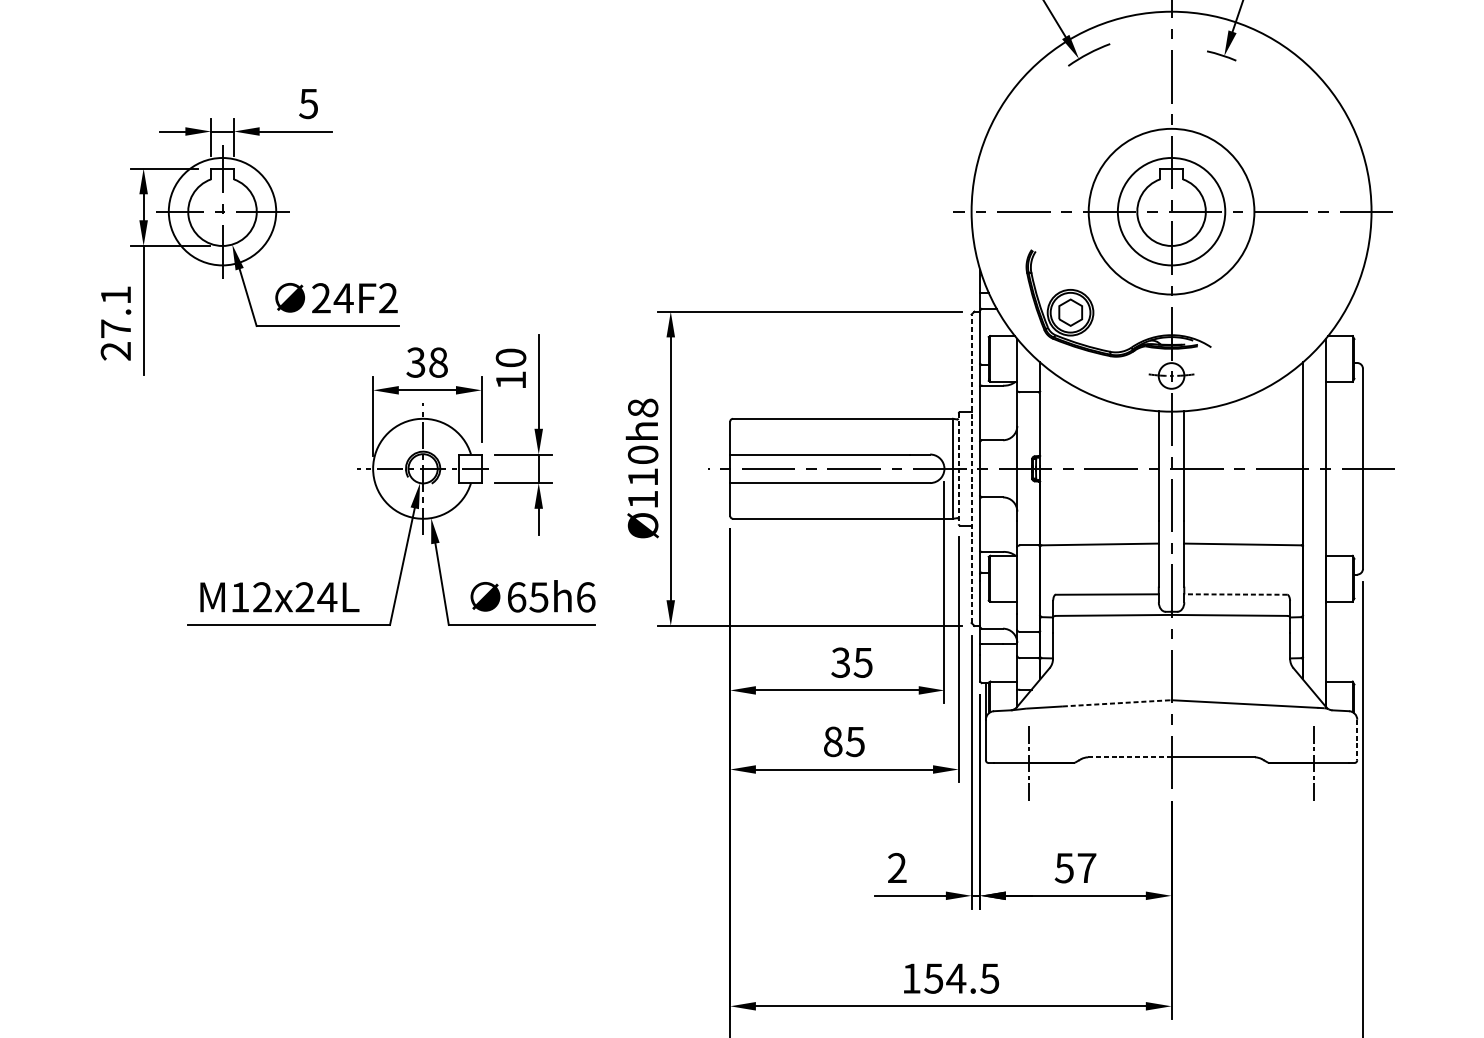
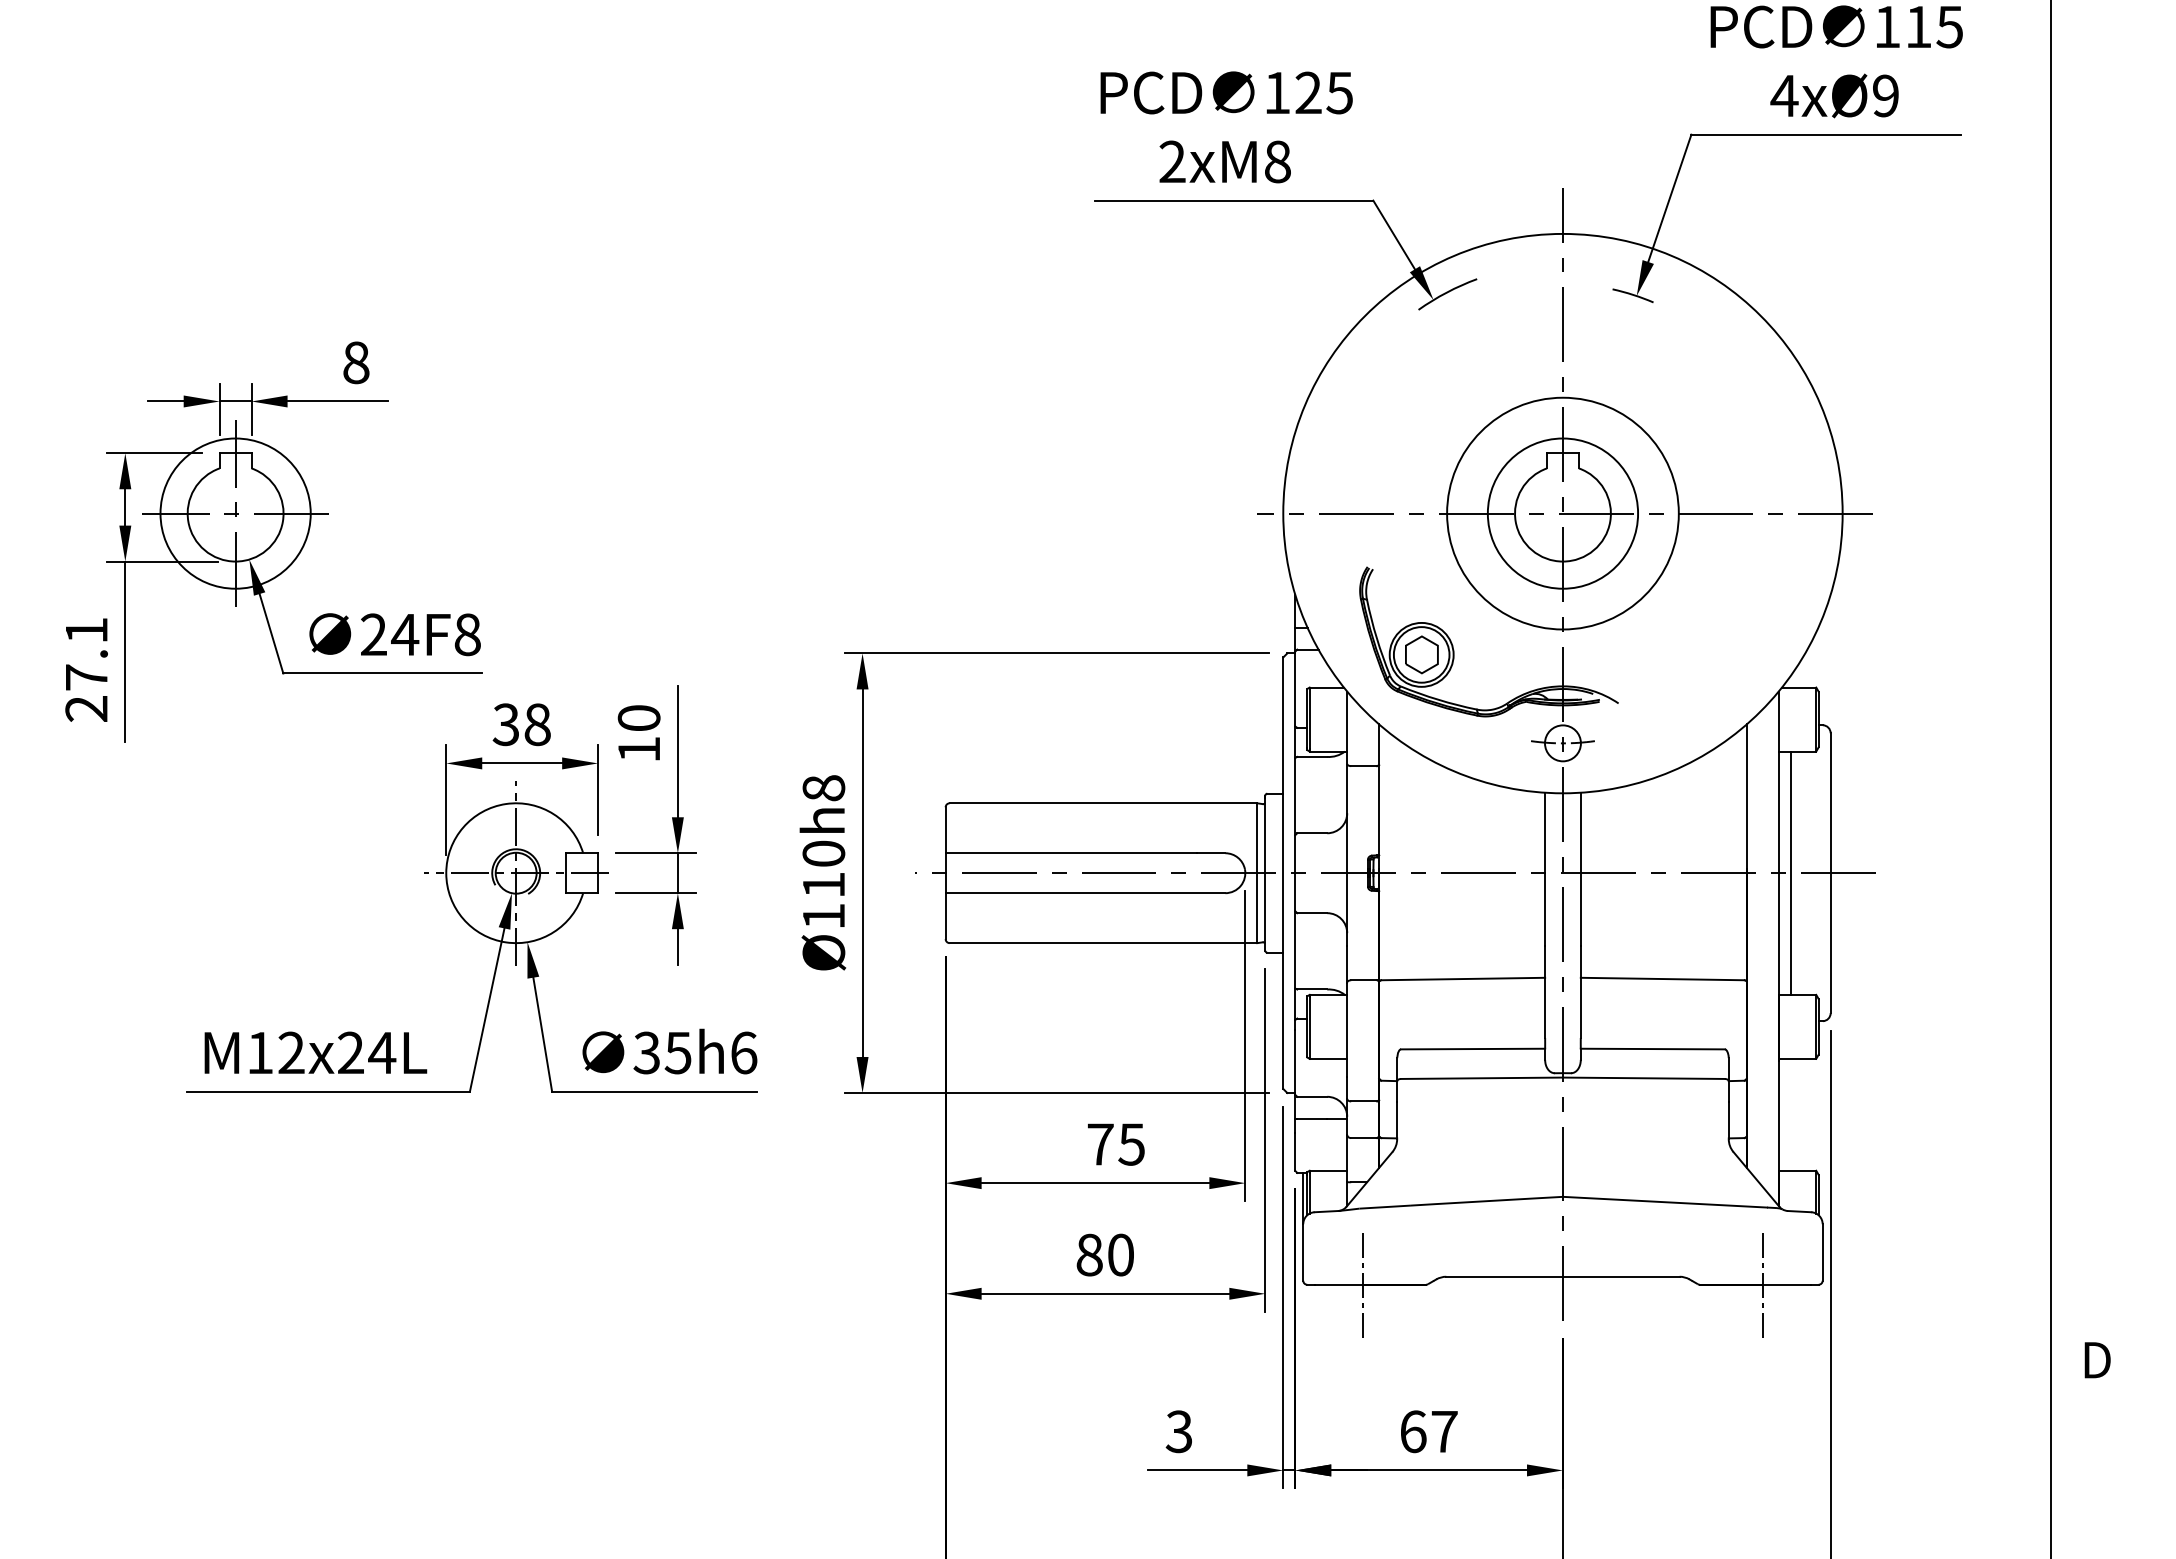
text: (308, 103) -> (355, 362), 5 -> 8
text: (388, 298) -> (467, 634), 24F2 -> 24F8
line: (1334, 468) -> (1790, 872), added
line: (958, 469) -> (1265, 873), dashed -> solid
line: (971, 469) -> (1283, 873), dashed -> solid
line: (1235, 594) -> (1652, 1049), dashed -> solid
text: (516, 596) -> (646, 1052), 65h6 -> 35h6
text: (840, 662) -> (1100, 1144), 35 -> 75
line: (1117, 703) -> (1487, 1201), dashed -> solid
line: (1357, 739) -> (1822, 1252), dashed -> solid
text: (855, 741) -> (1120, 1254), 85 -> 80
line: (1129, 757) -> (1504, 1276), dashed -> solid
text: (896, 867) -> (1178, 1431), 2 -> 3
text: (1063, 867) -> (1412, 1431), 57 -> 67

